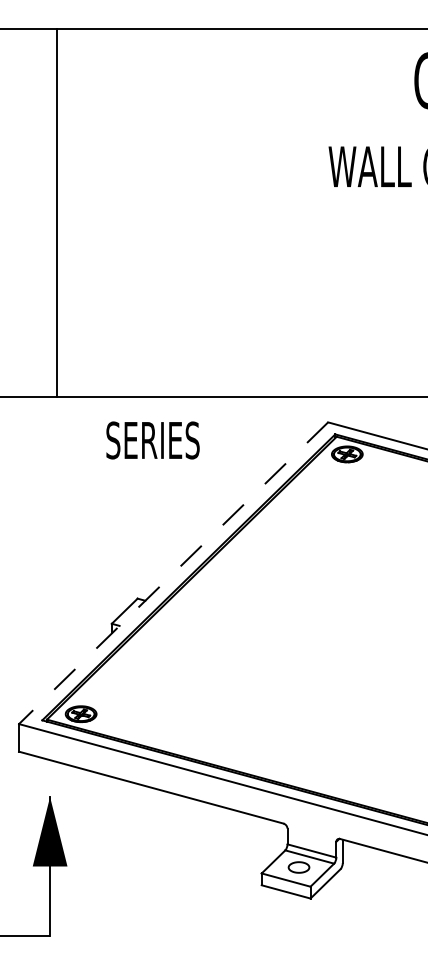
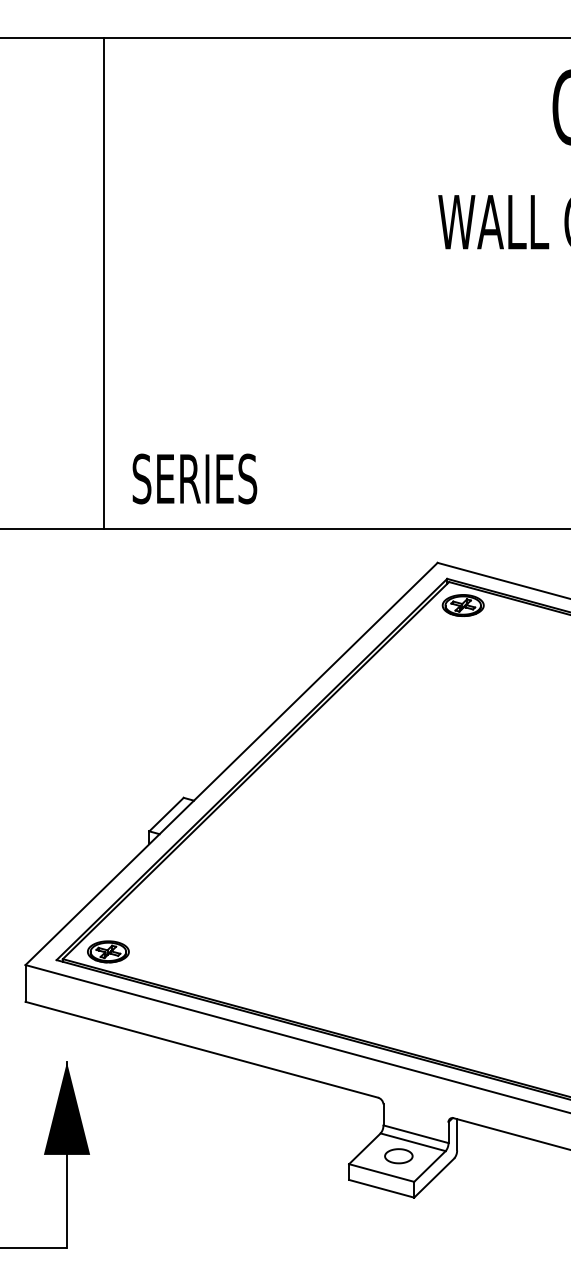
line: (56, 212) -> (103, 283), moved
text: (152, 440) -> (194, 479), moved
line: (173, 573) -> (231, 764), dashed -> solid

